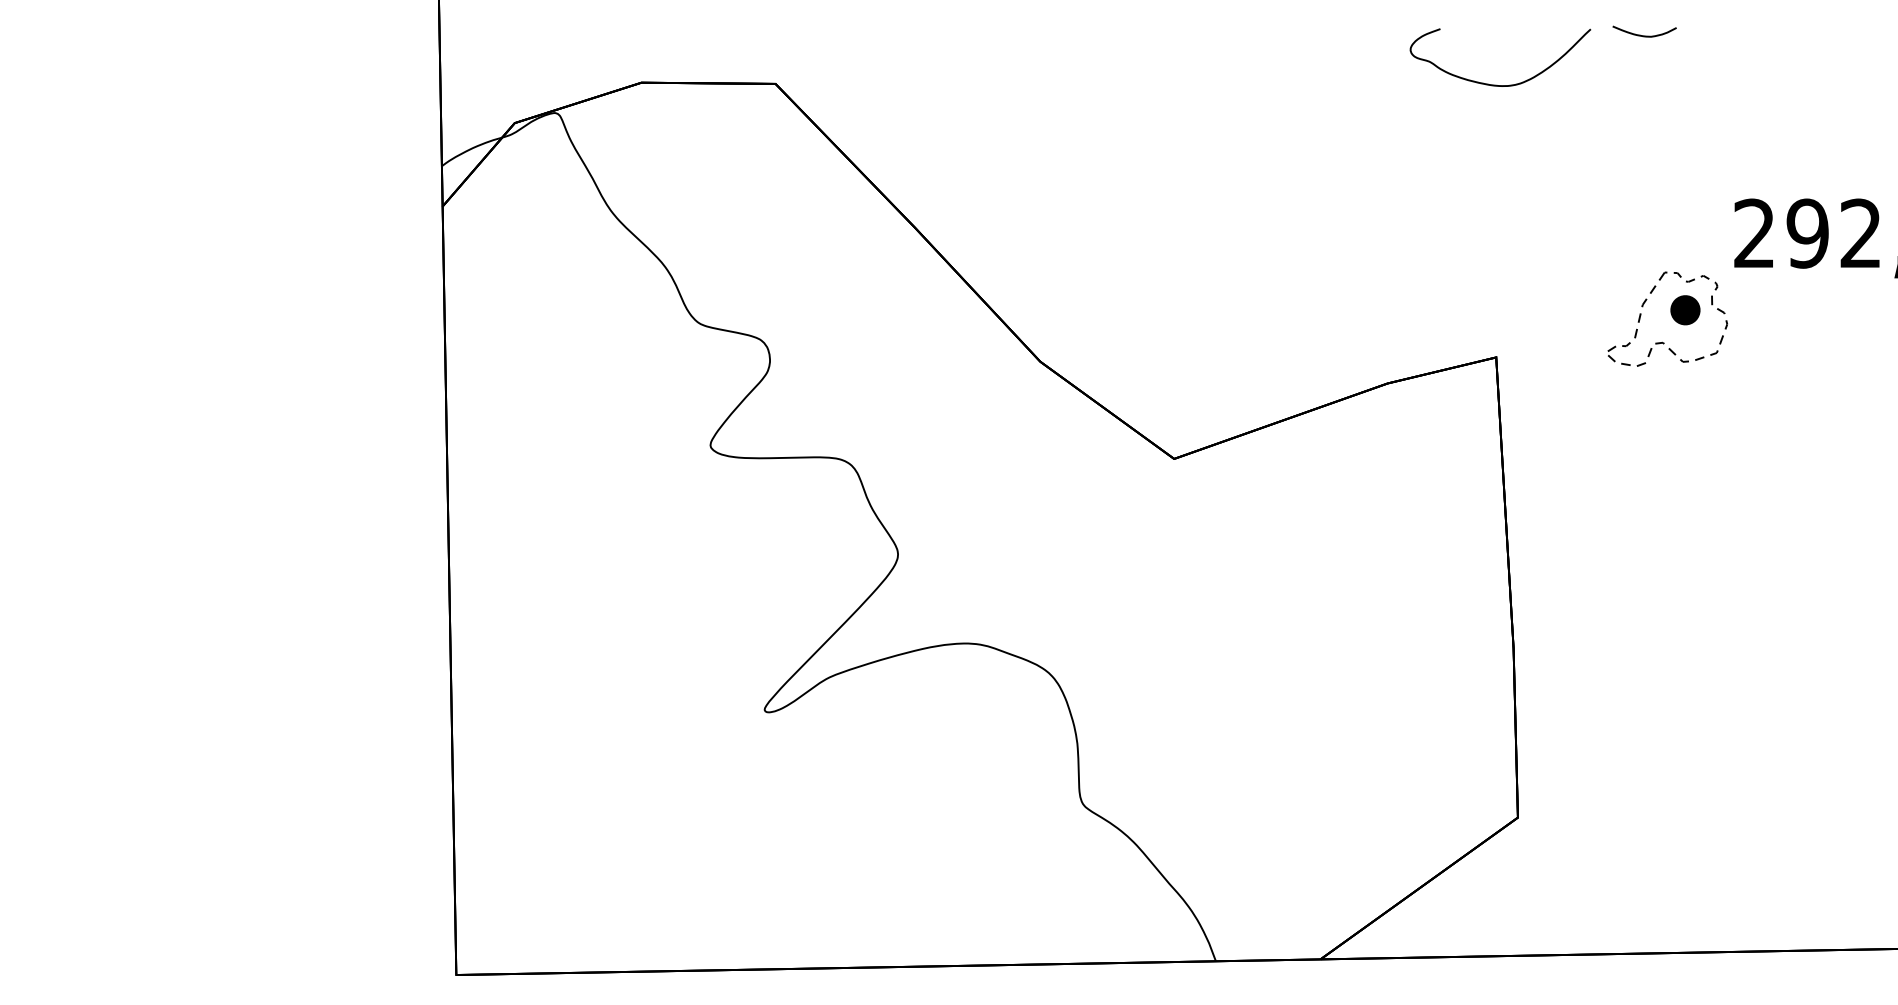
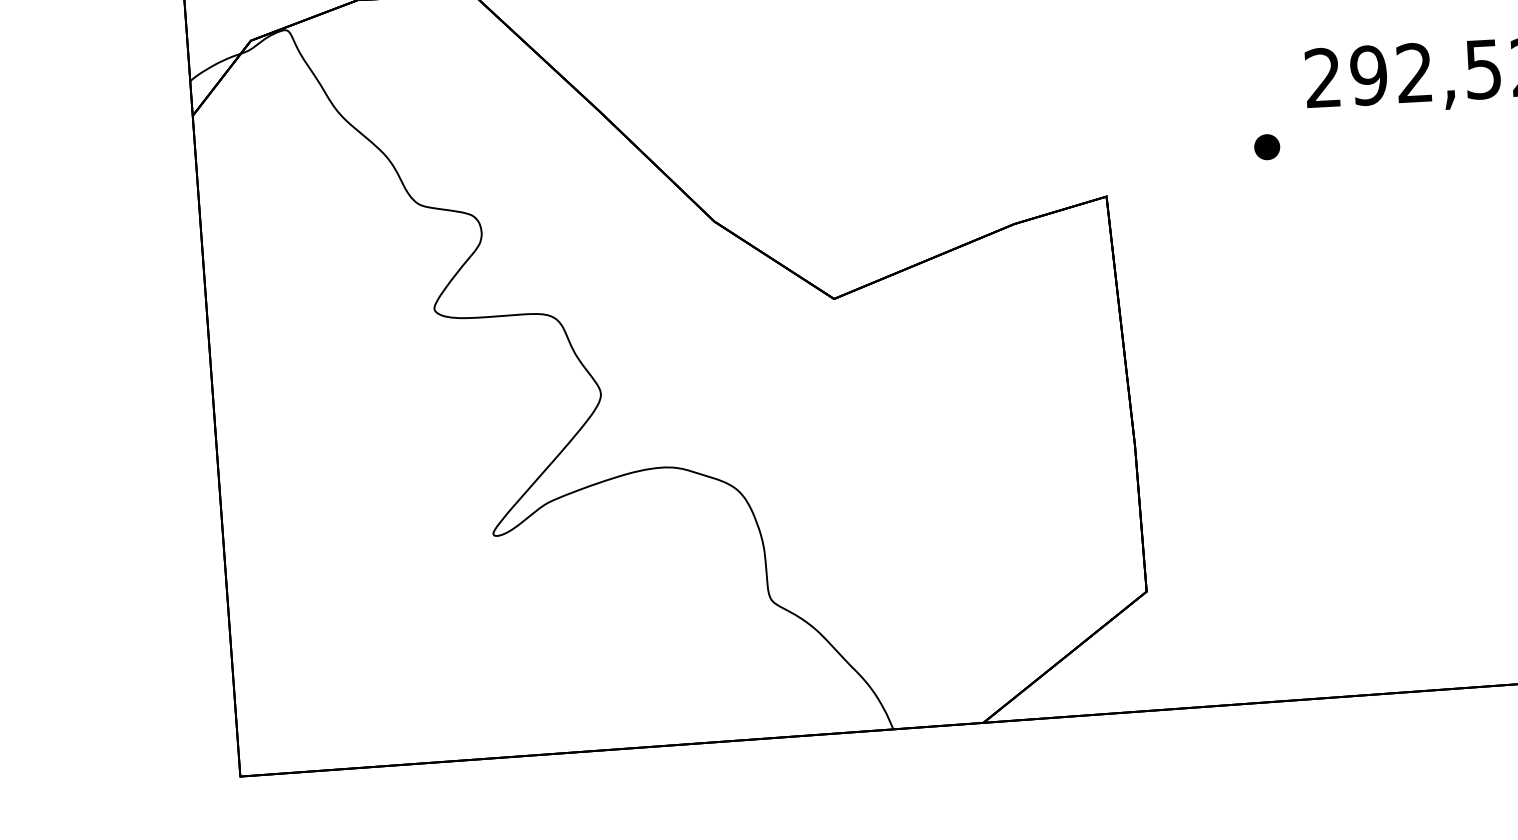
part: (1662, 341) -> (1248, 175), removed

